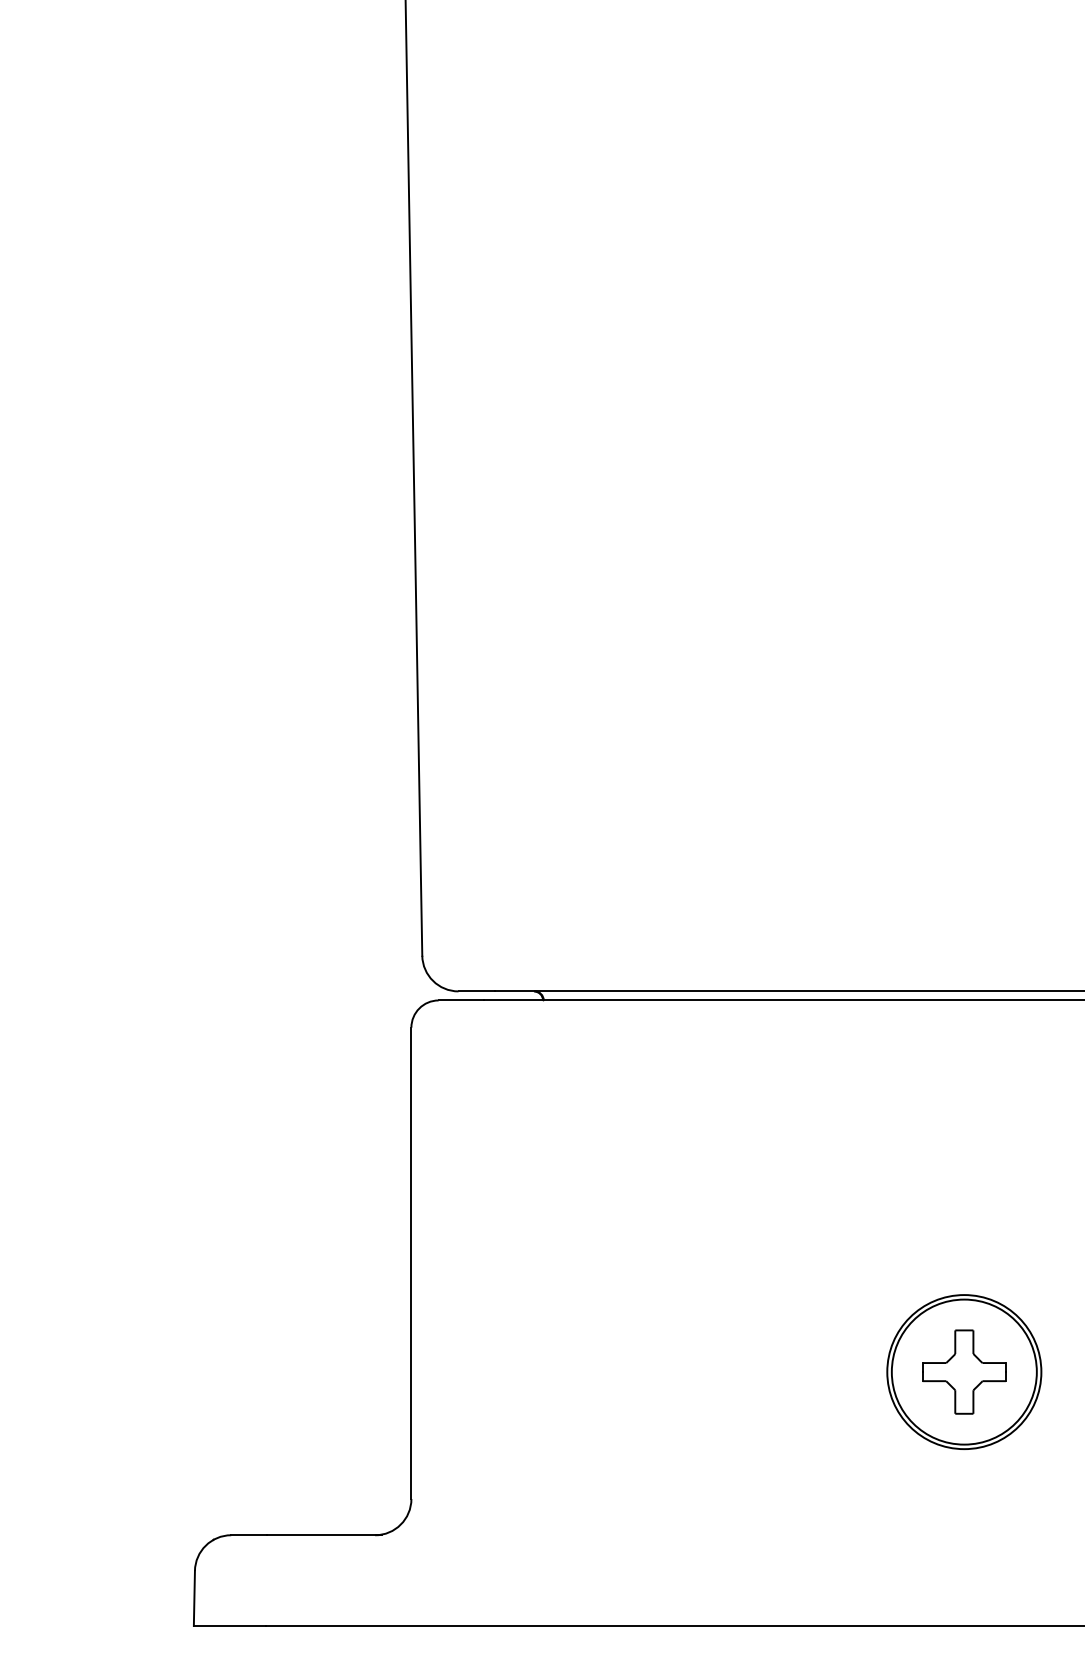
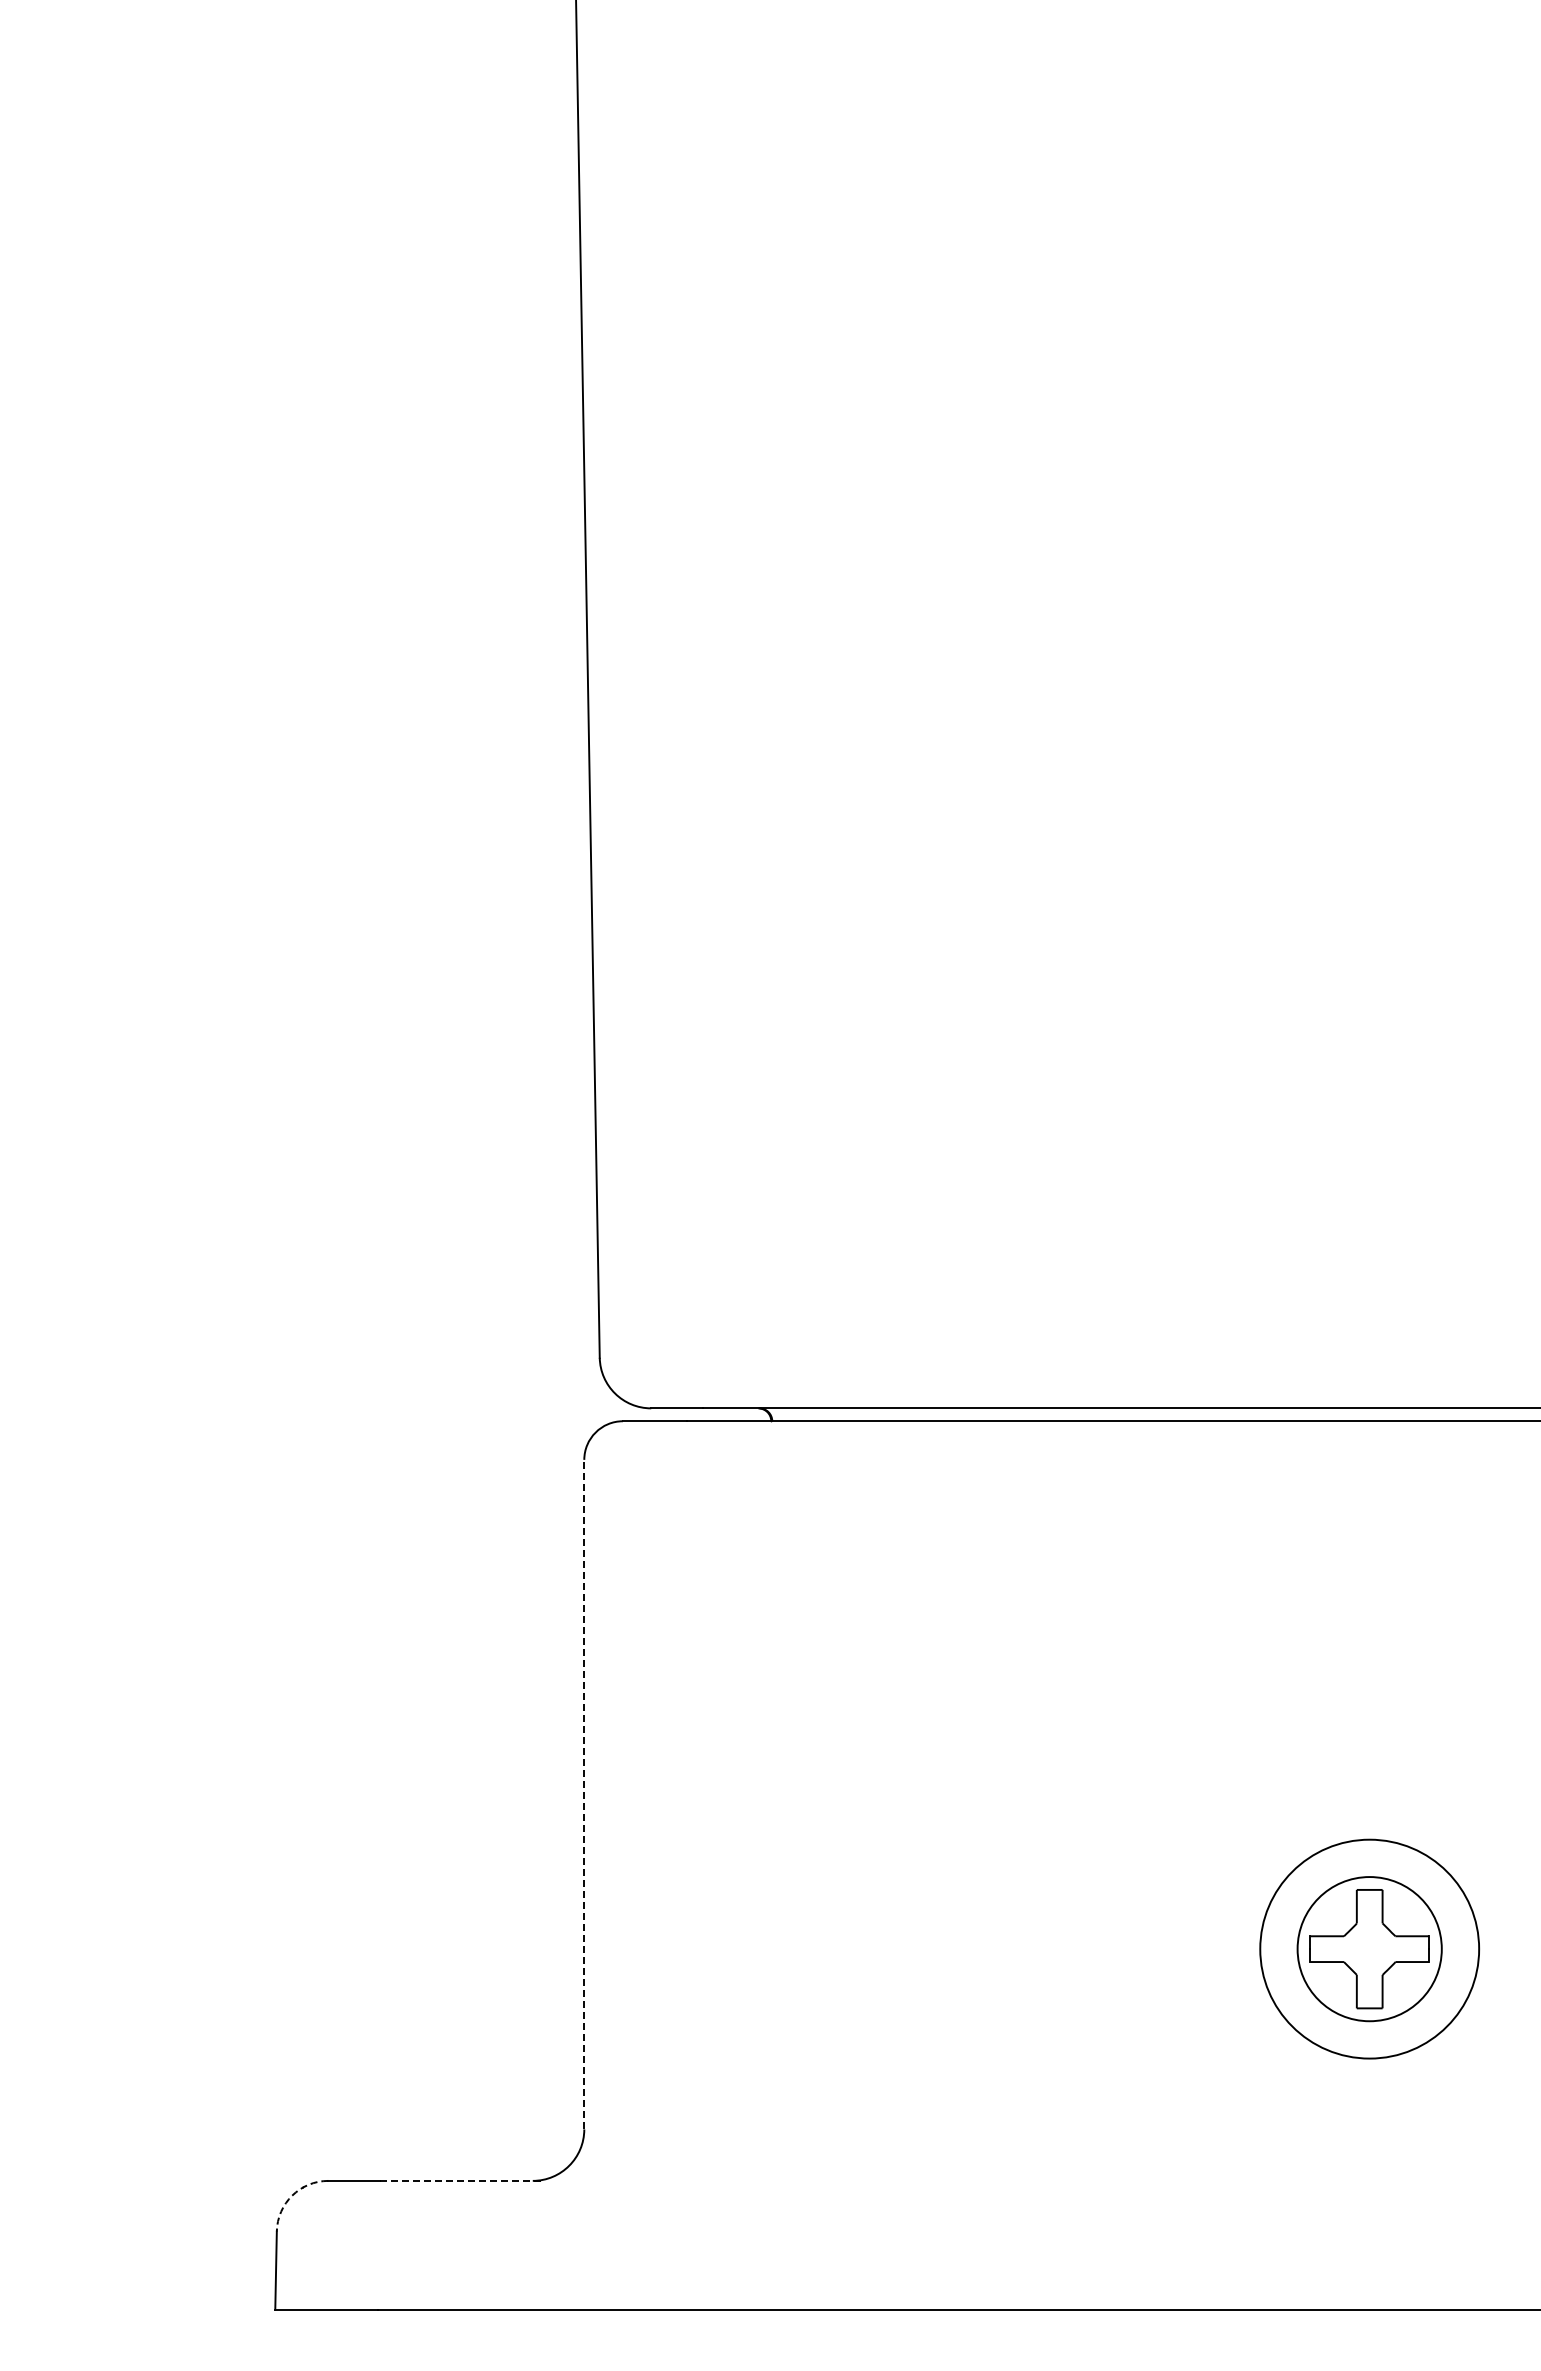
line: (411, 1263) -> (584, 1794), solid -> dashed
circle: (964, 1372) -> (1369, 1949), size x0.7
line: (324, 1534) -> (461, 2180), solid -> dashed
arc: (205, 1545) -> (292, 2195), solid -> dashed

